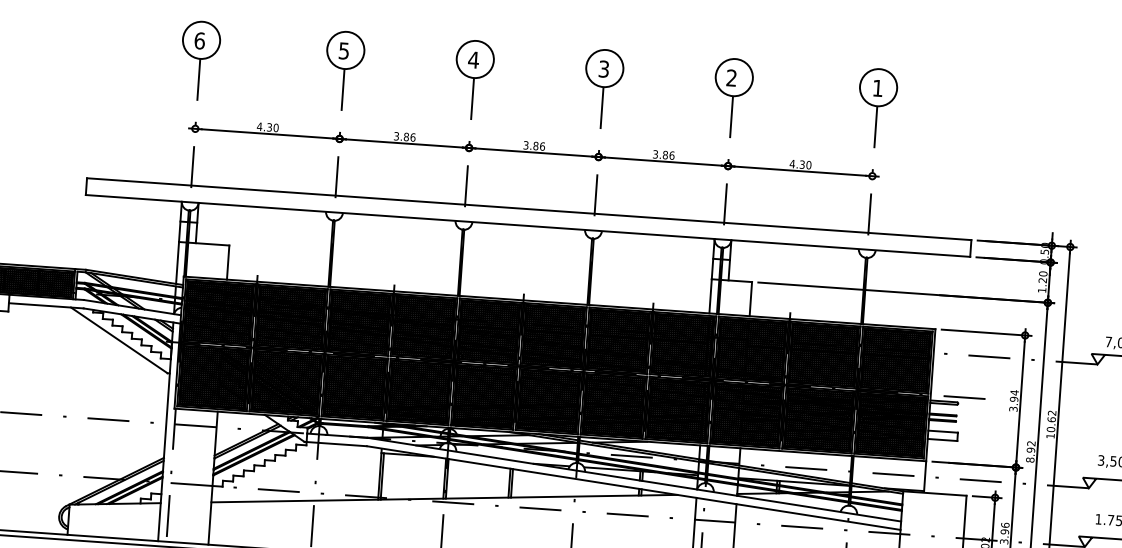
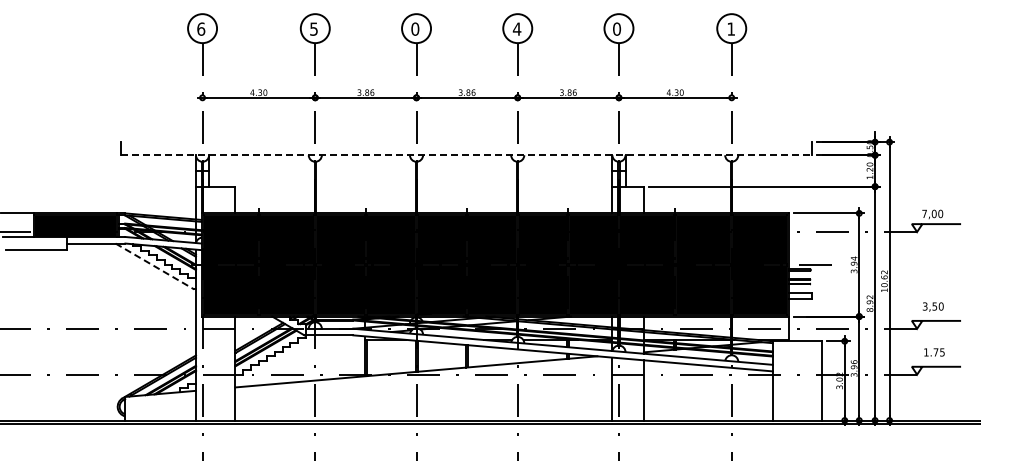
text: (474, 59) -> (415, 28), 4 -> 0
text: (603, 68) -> (516, 28), 3 -> 4
text: (732, 77) -> (617, 28), 2 -> 0
line: (529, 209) -> (466, 142), removed
line: (527, 226) -> (466, 155), solid -> dashed
line: (118, 340) -> (154, 266), solid -> dashed

